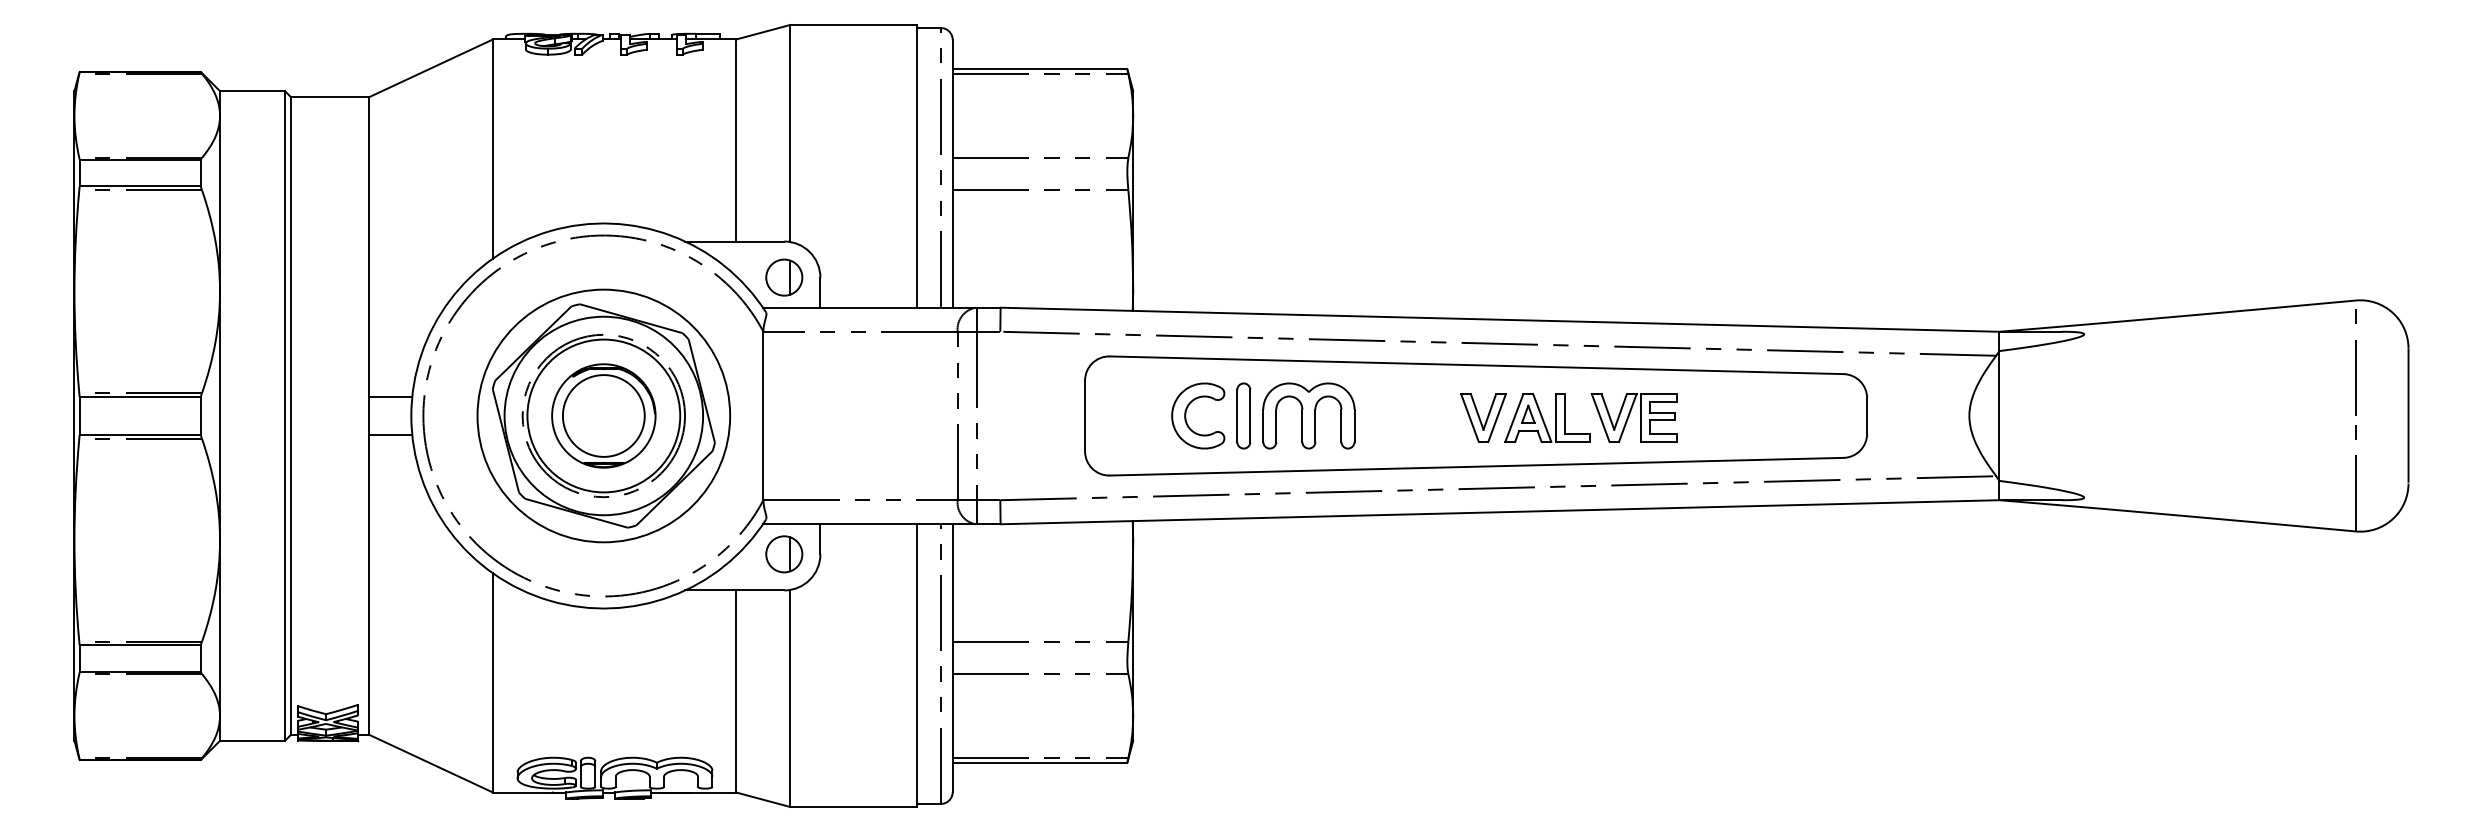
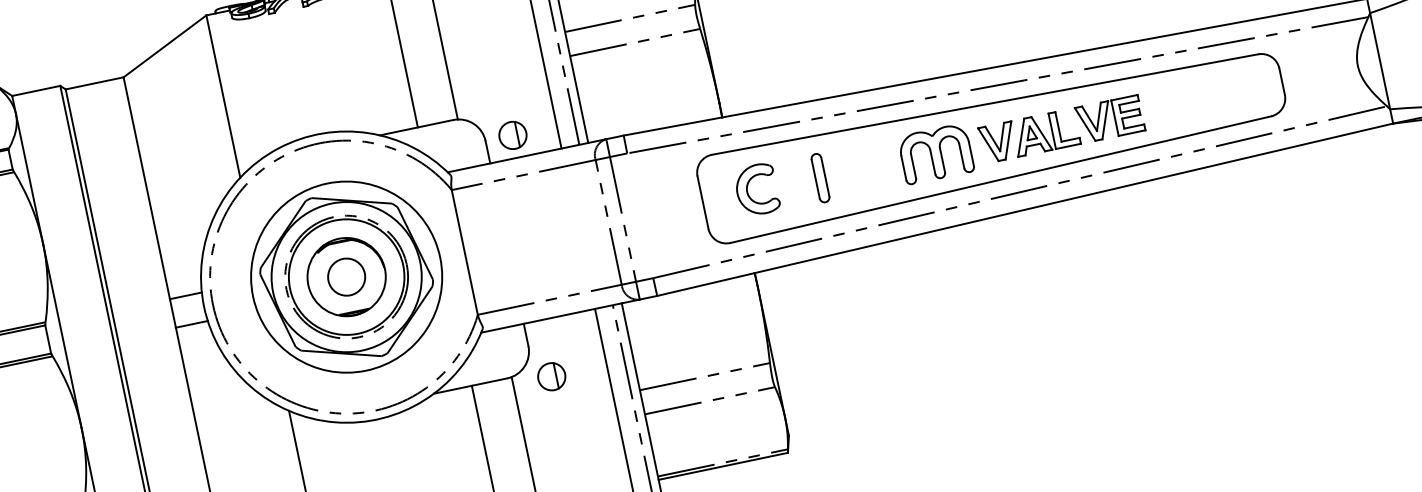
part: (784, 277) -> (513, 135), moved
circle: (603, 415) -> (346, 276), size x0.6
part: (1186, 415) -> (748, 191), moved
part: (1308, 415) -> (935, 153), moved
part: (784, 554) -> (551, 376), moved

